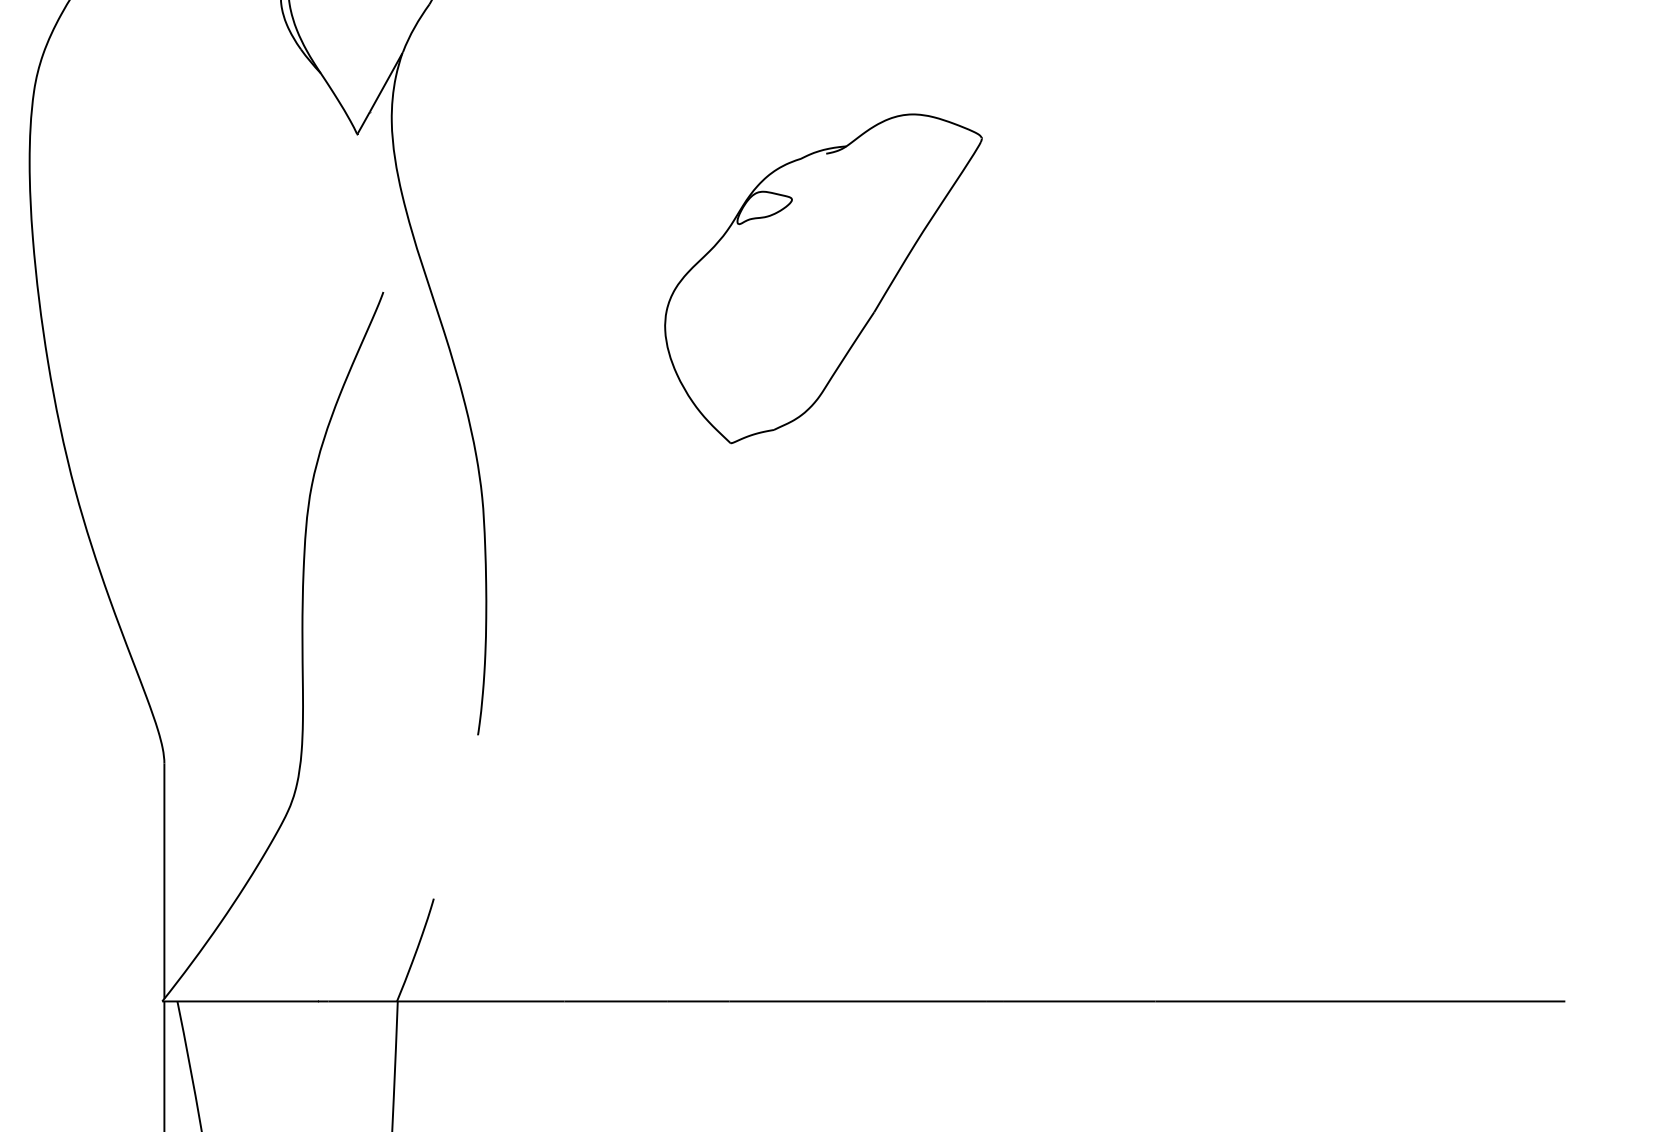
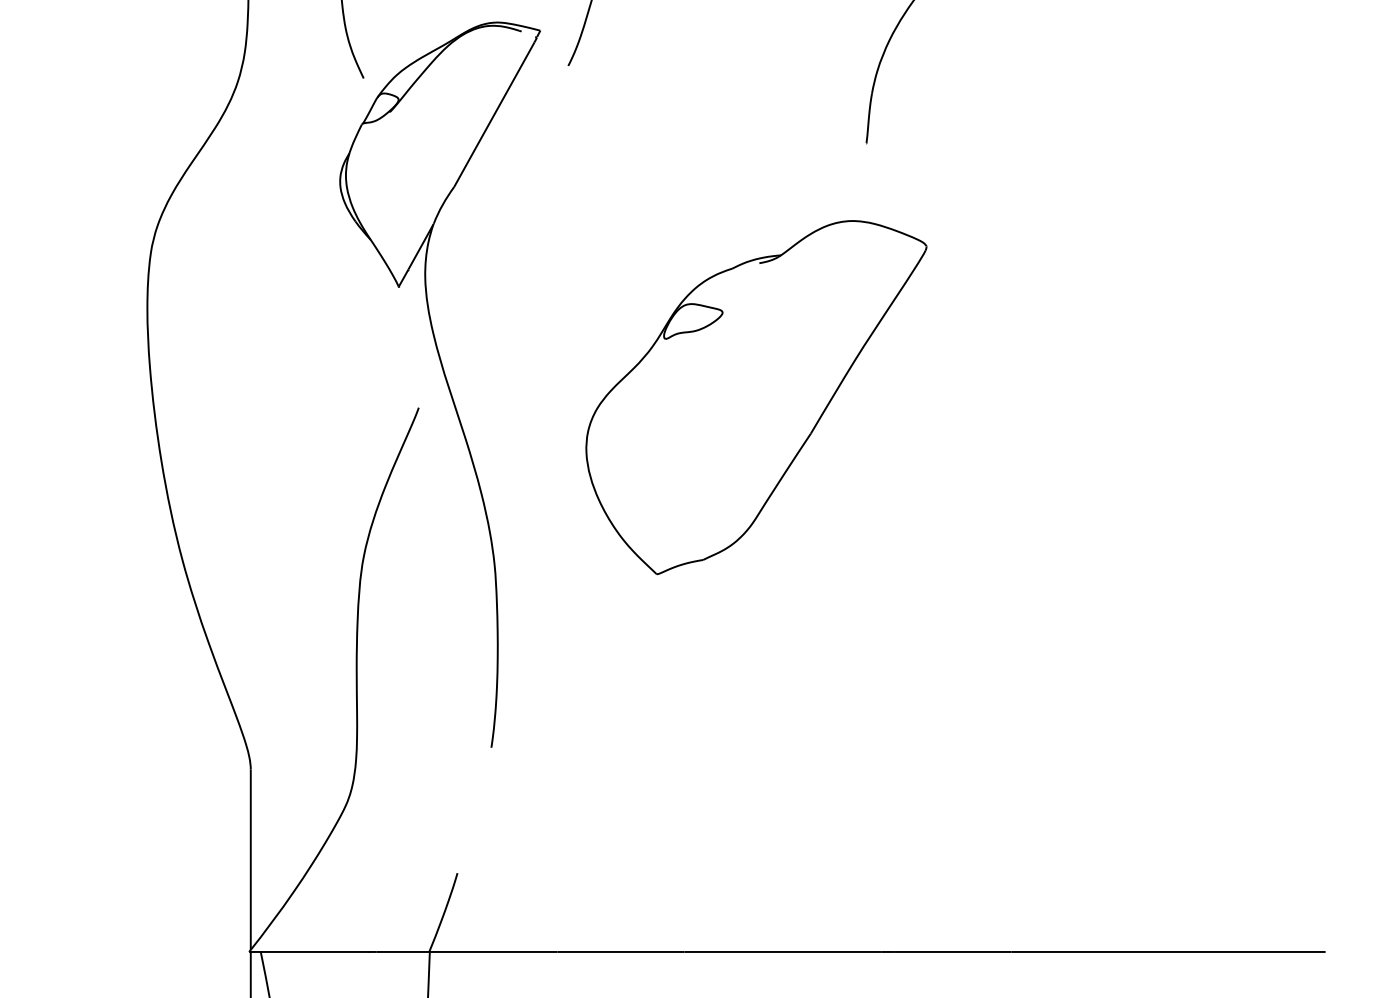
part: (823, 278) -> (756, 397), size x1.4

